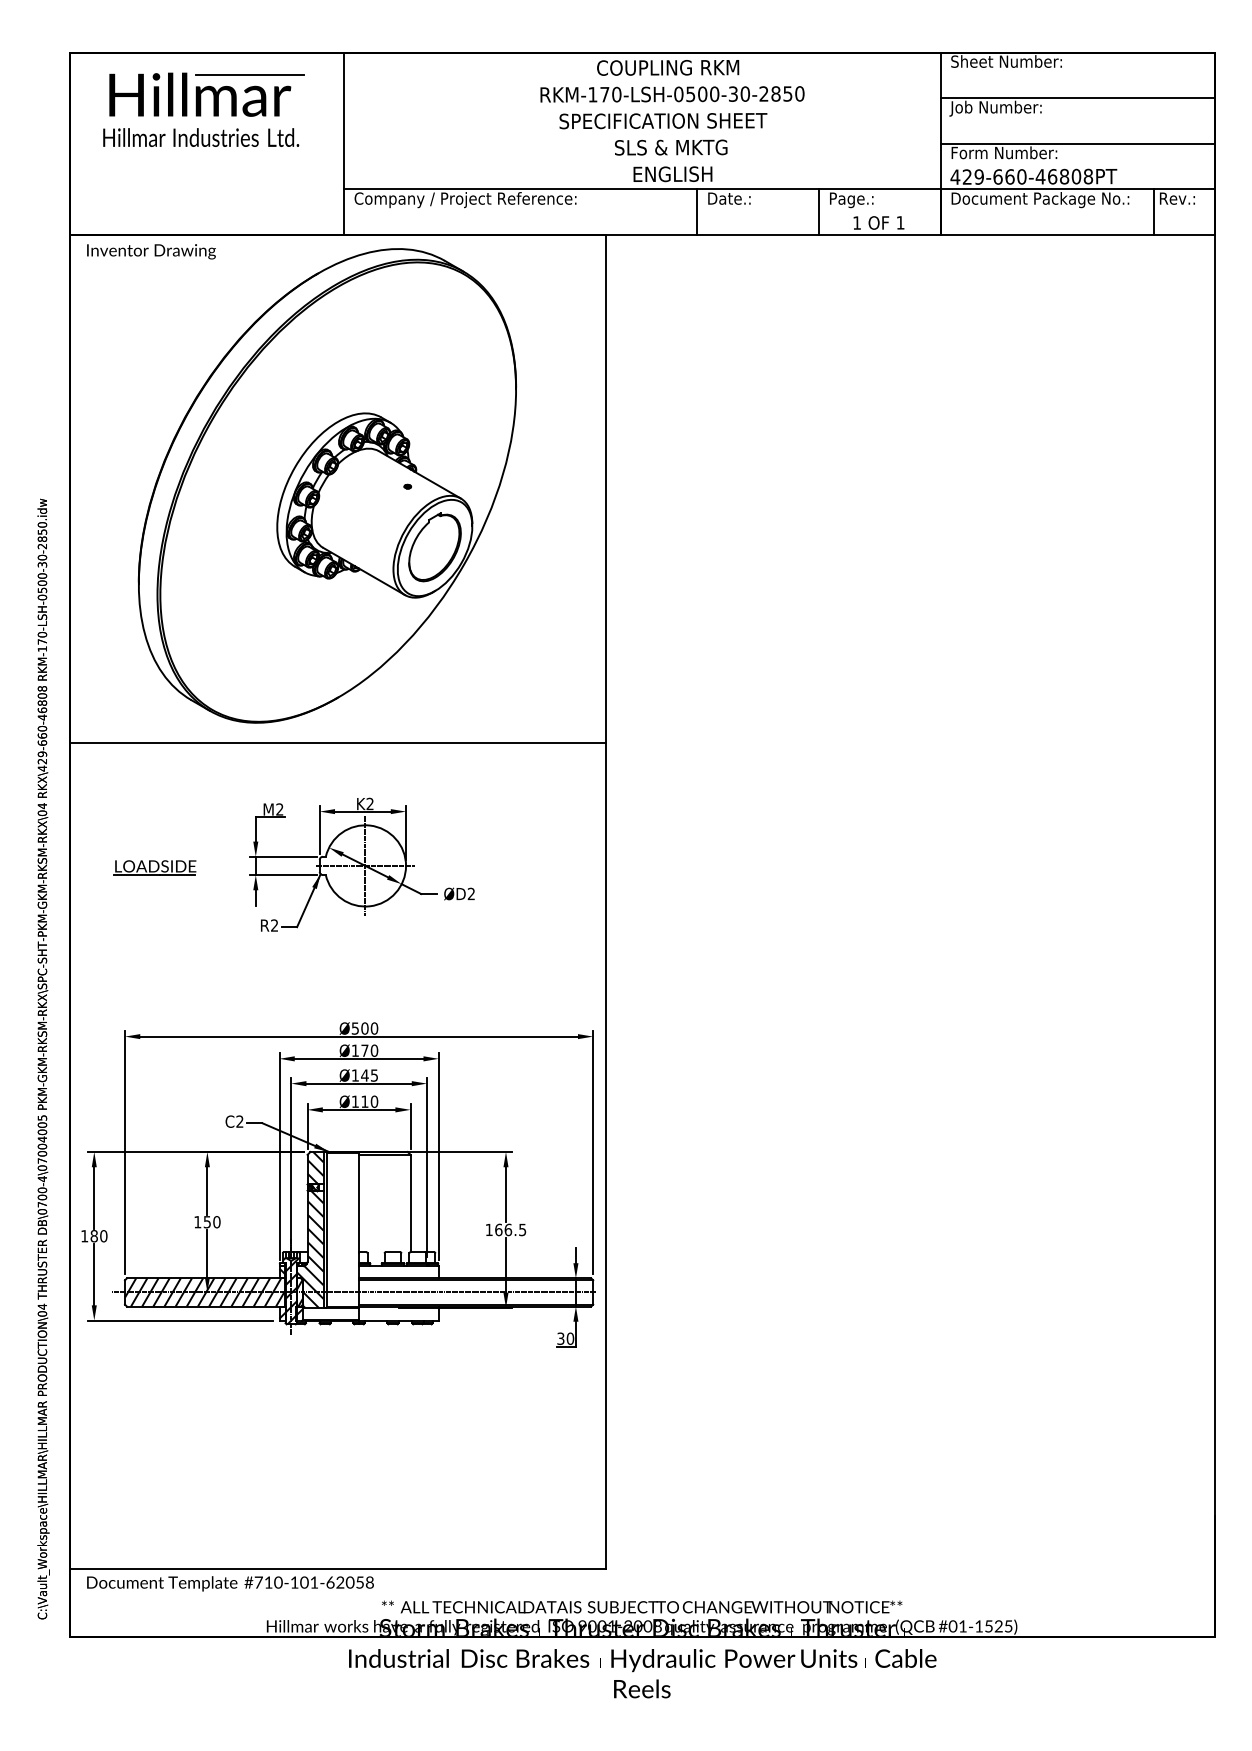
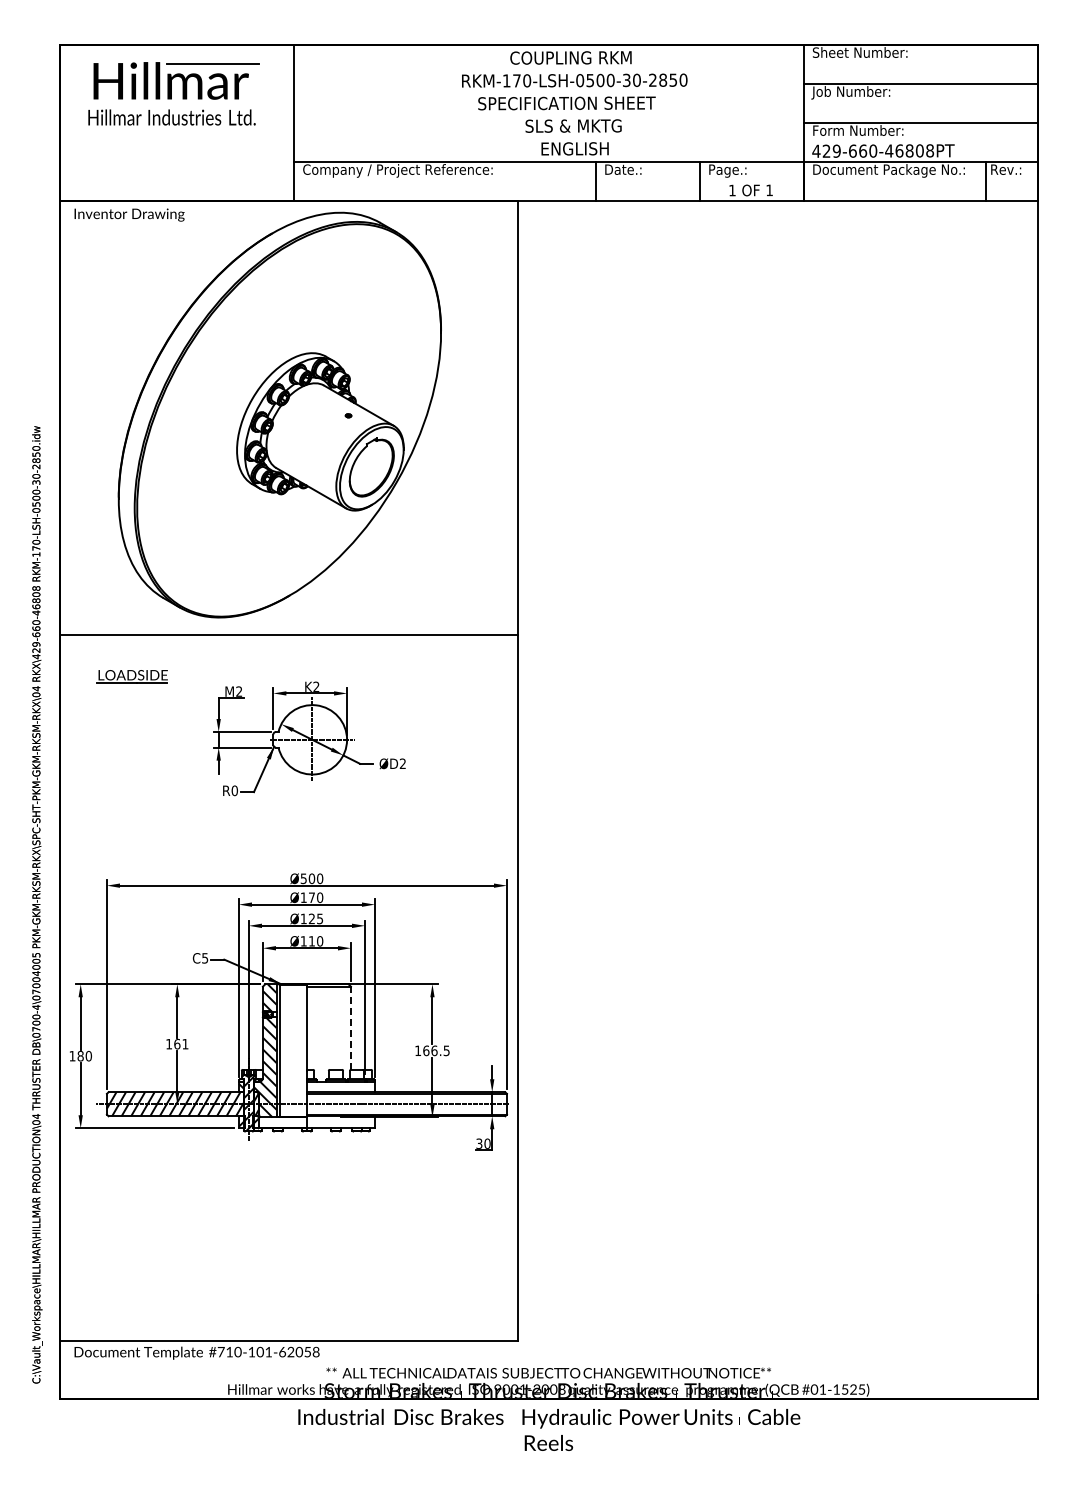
part: (153, 867) -> (131, 676), moved
text: (274, 925) -> (234, 790), R2 -> R0
text: (364, 1075) -> (311, 918), Ø145 -> Ø125
text: (240, 1121) -> (205, 958), C2 -> C5
line: (410, 1203) -> (350, 1028), solid -> dashed
text: (212, 1221) -> (181, 1043), 150 -> 161

